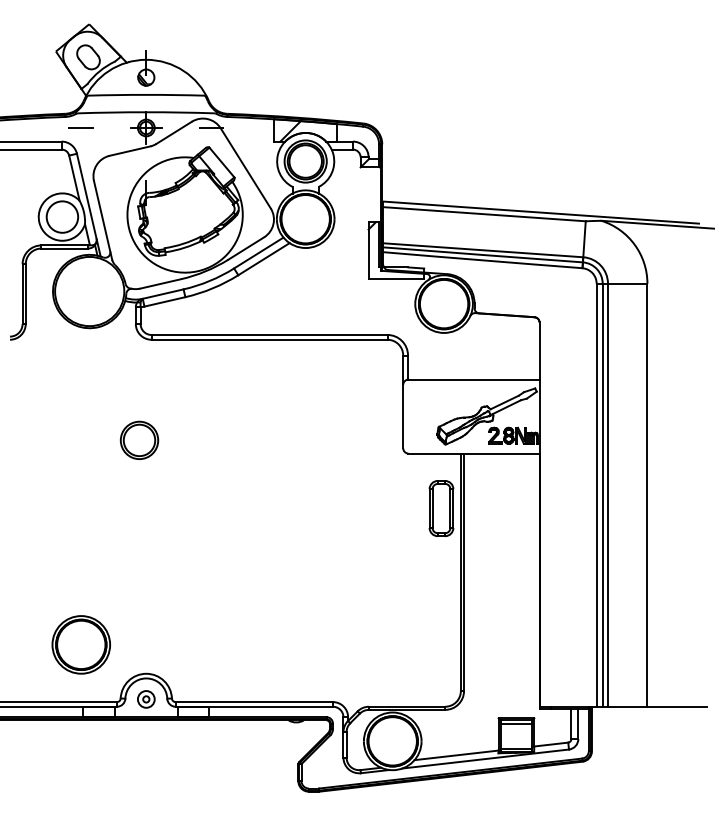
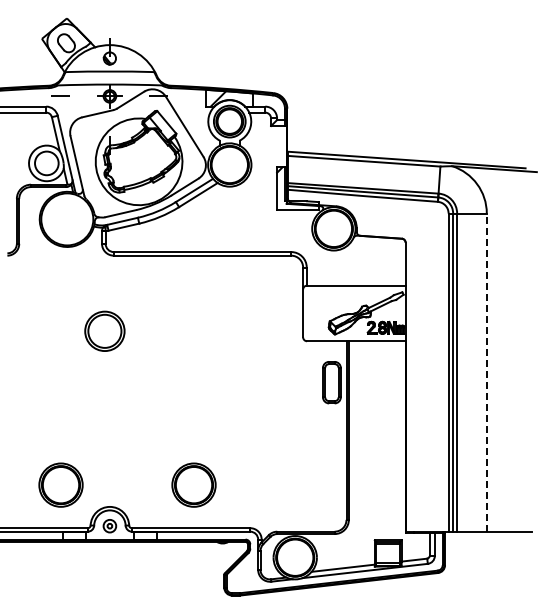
part: (139, 440) -> (104, 331), size x1.4
line: (647, 495) -> (486, 372), solid -> dashed
part: (257, 644) -> (193, 484), added

